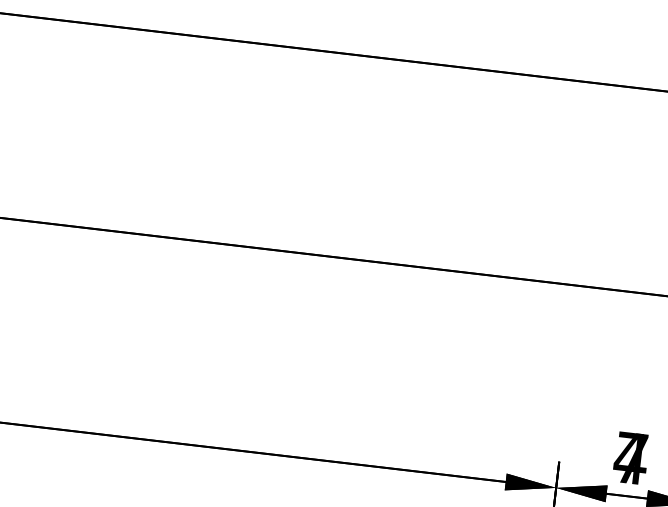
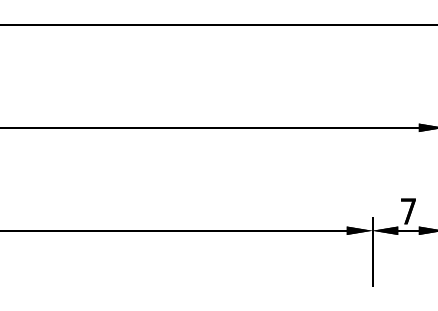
text: (631, 458) -> (408, 211), 4 -> 7

